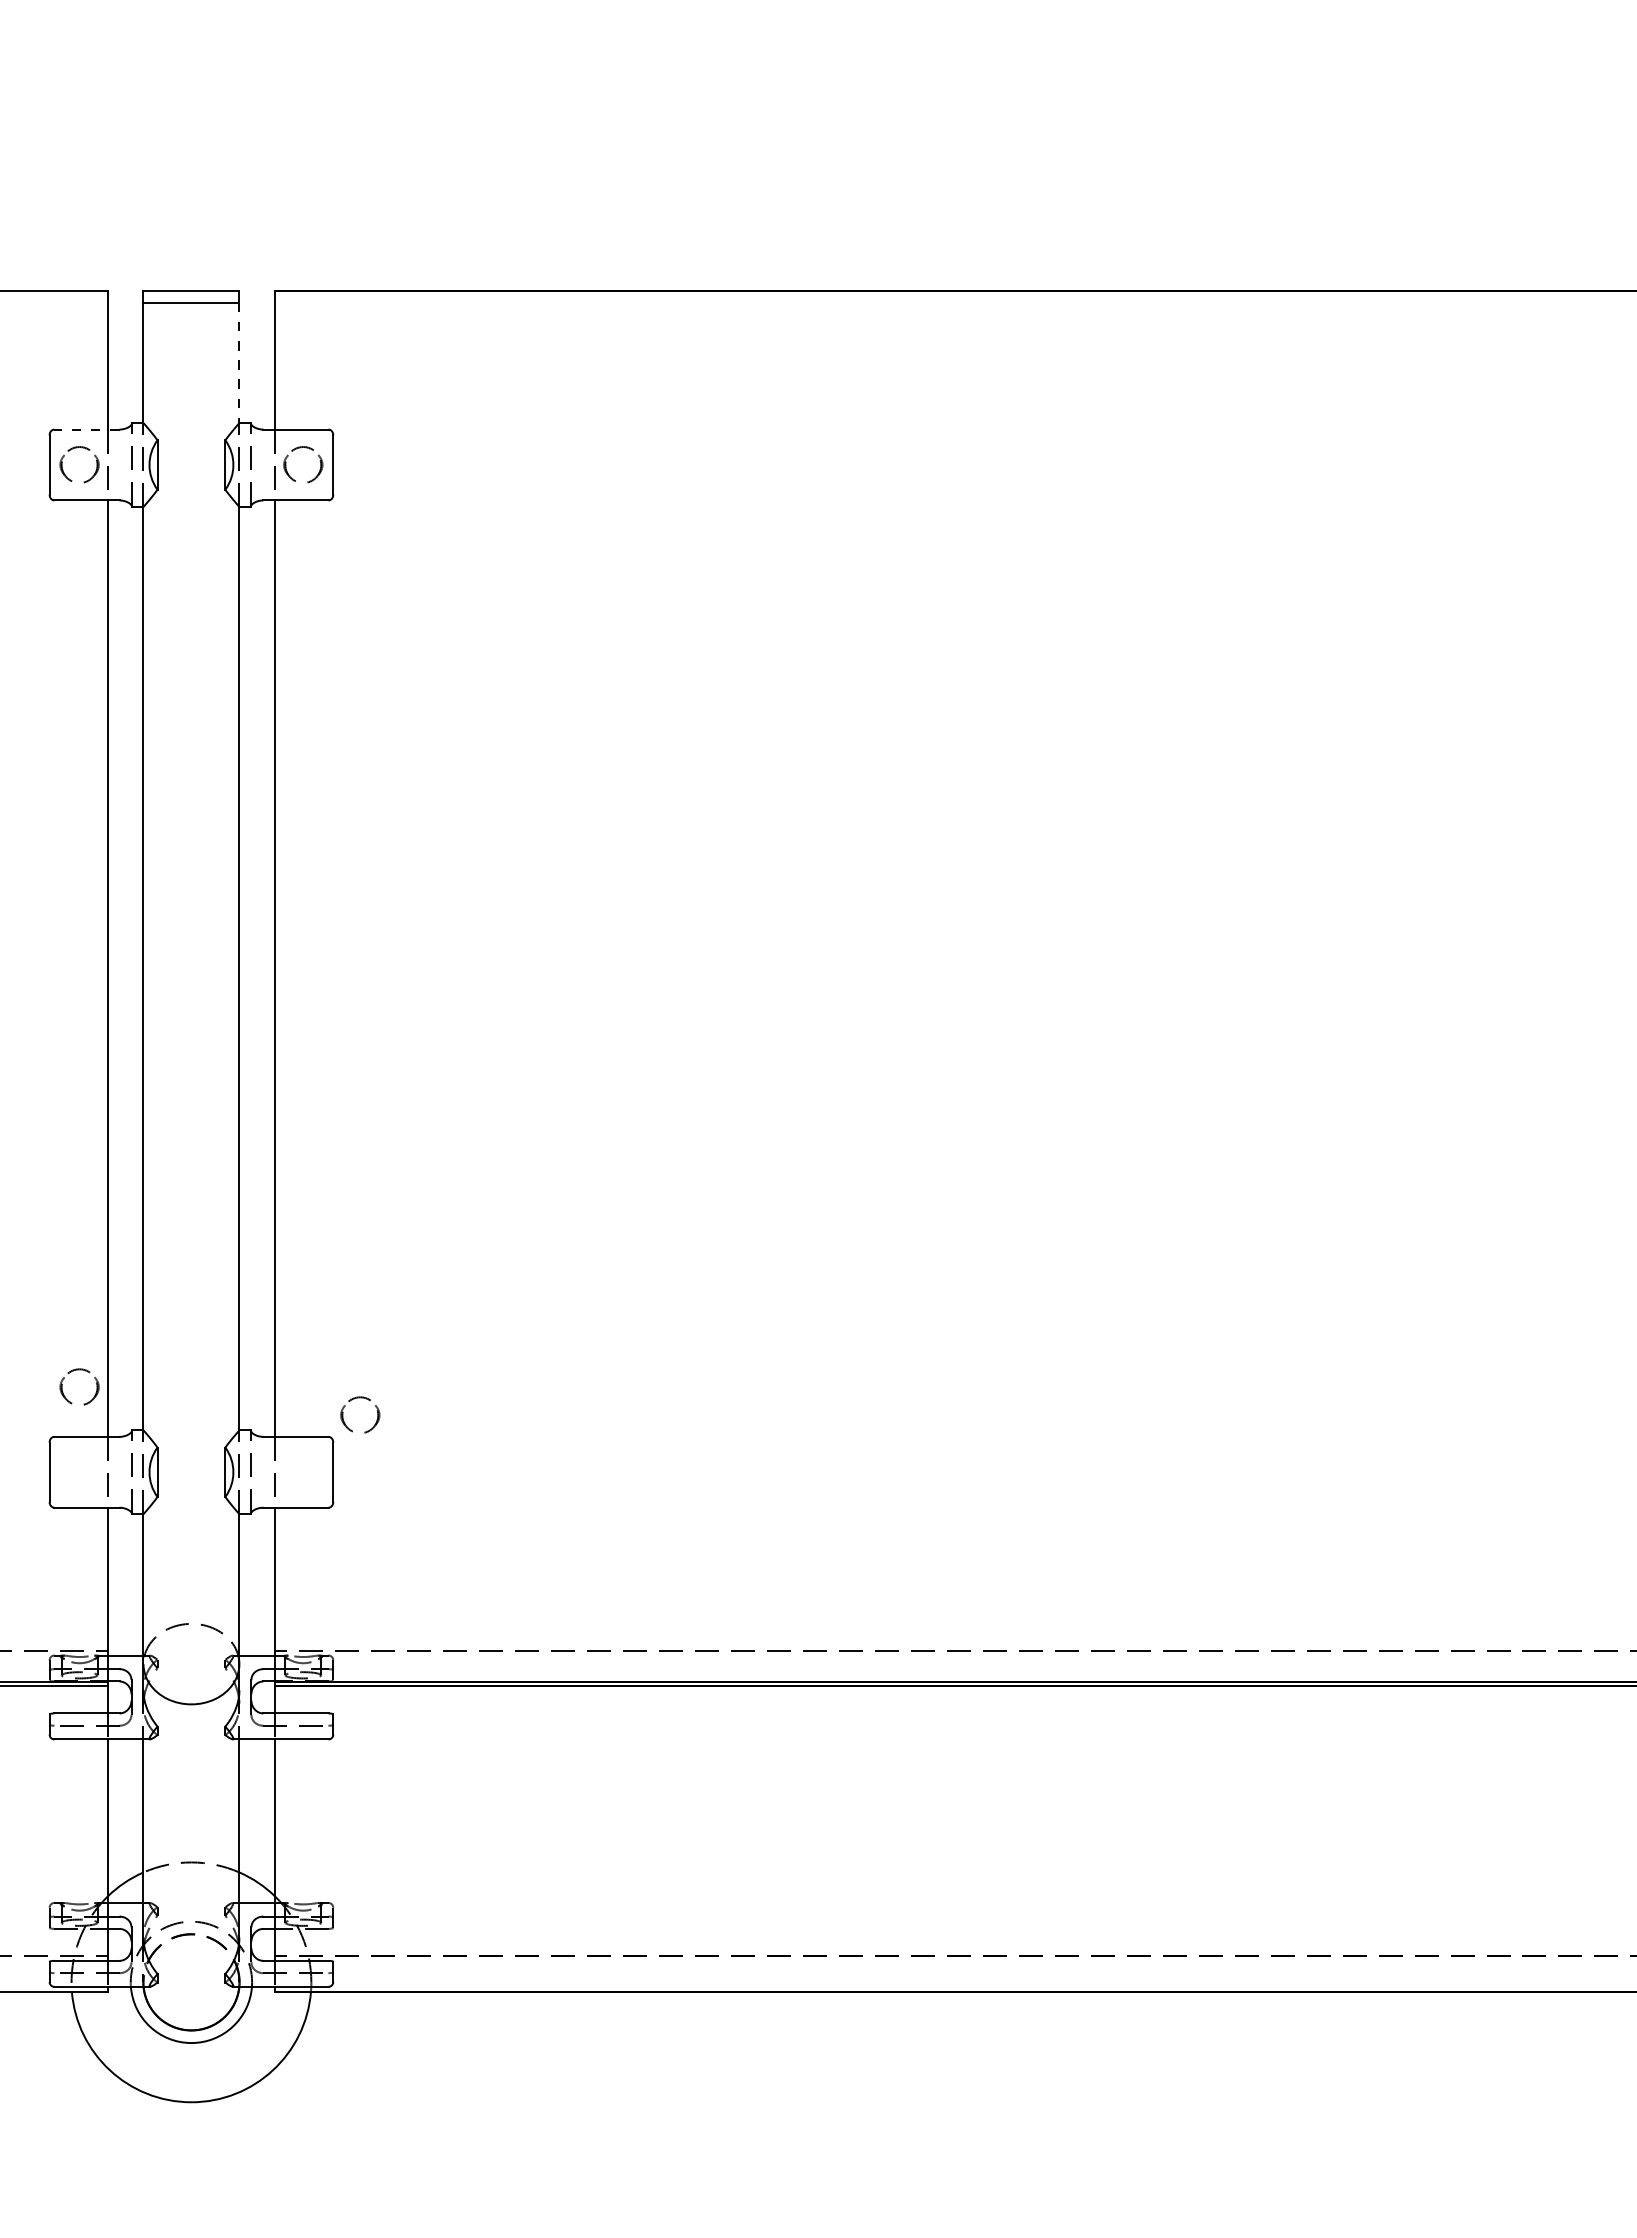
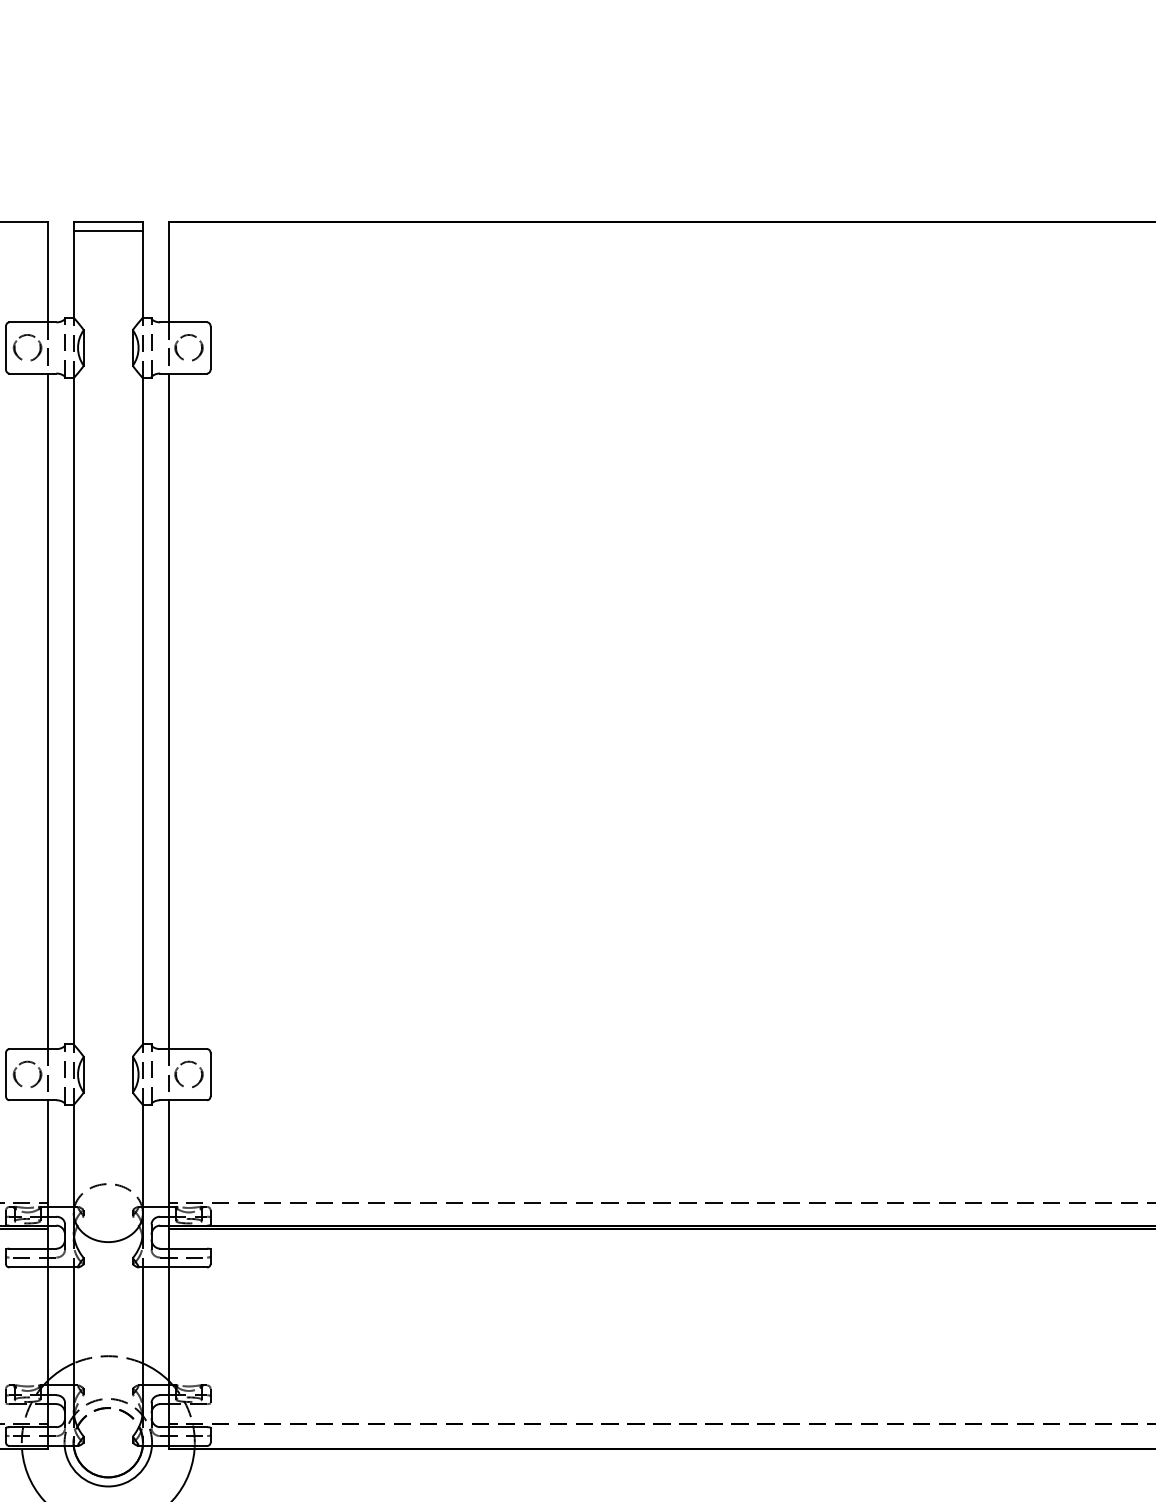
line: (239, 363) -> (142, 274), dashed -> solid
line: (86, 429) -> (32, 322), dashed -> solid
part: (79, 1370) -> (27, 1062), moved
part: (360, 1398) -> (189, 1062), moved

